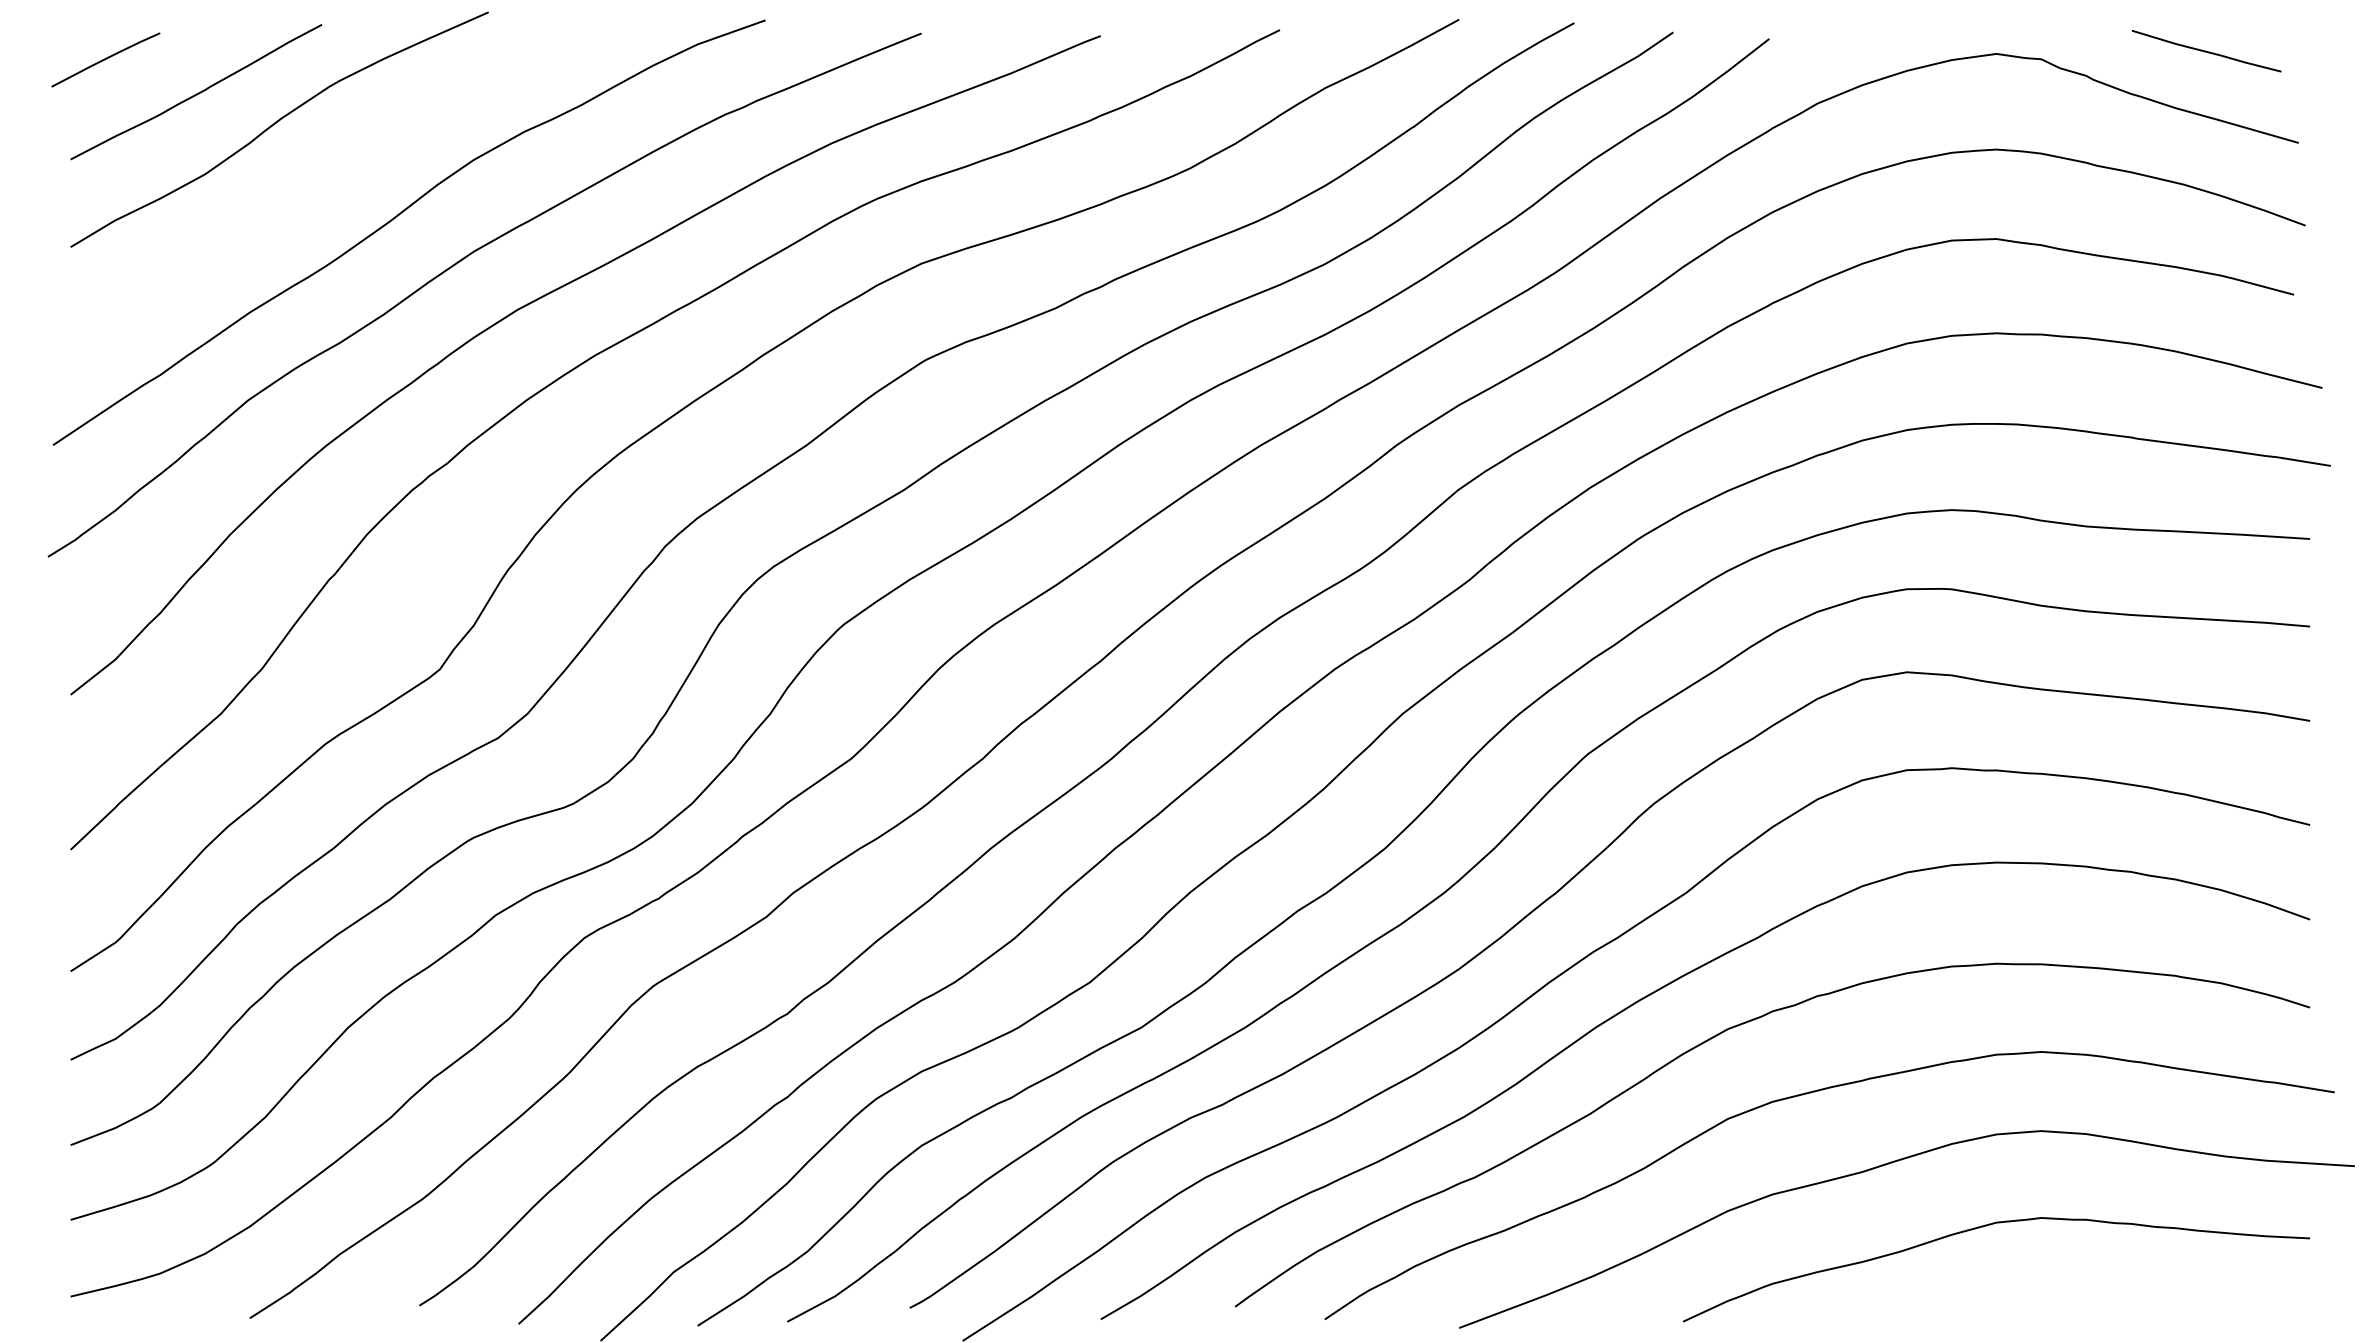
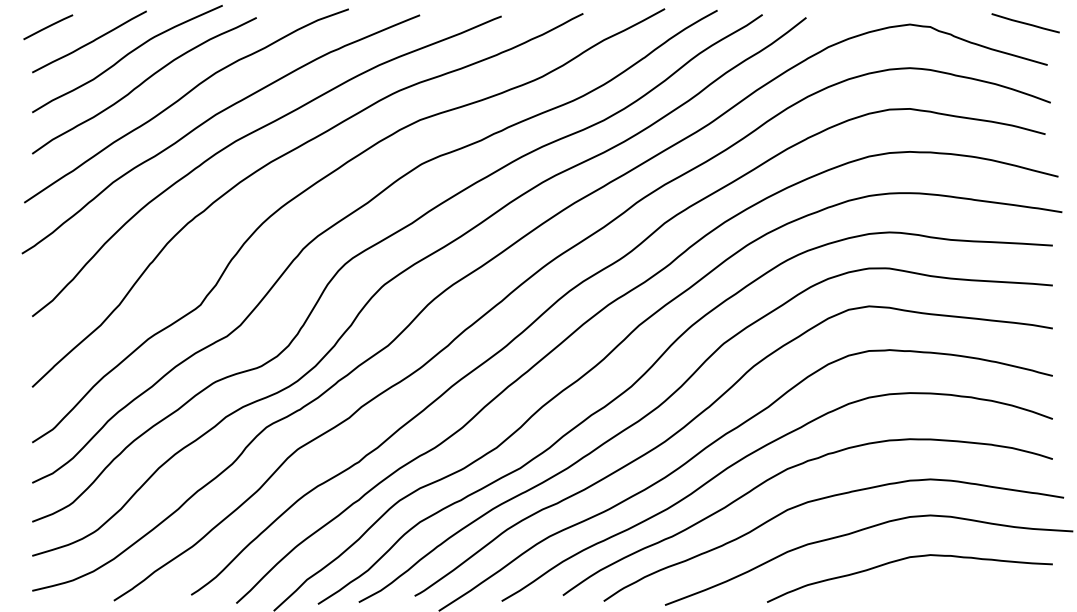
line: (2206, 51) -> (1025, 23), moved
curve: (314, 183) -> (143, 83), added

